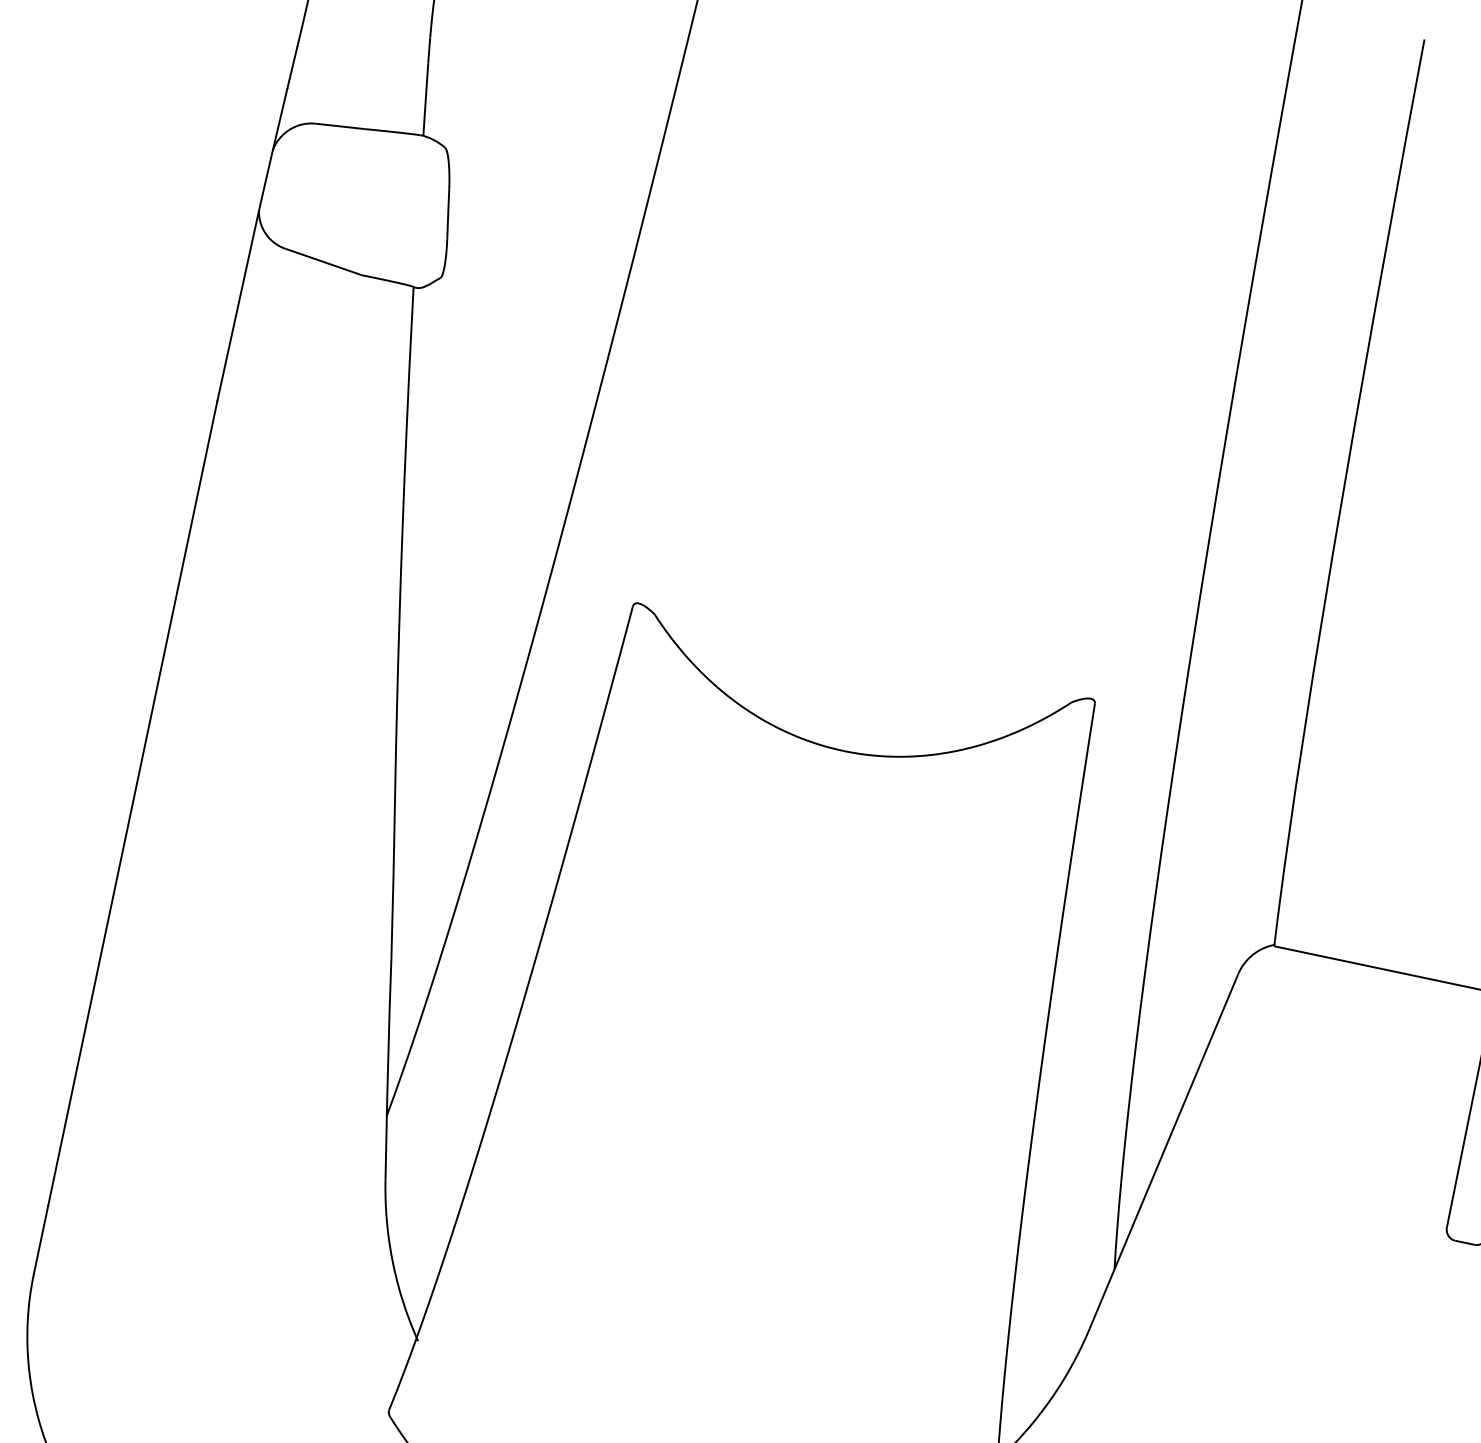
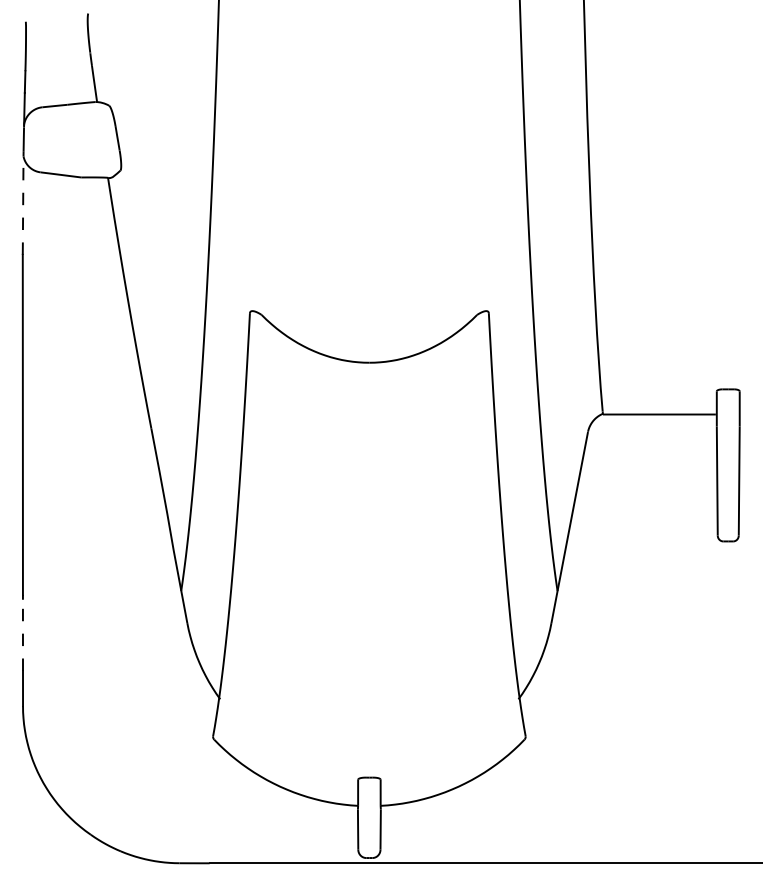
line: (238, 305) -> (23, 205), solid -> dashed
line: (61, 1137) -> (22, 635), solid -> dashed

